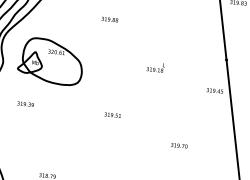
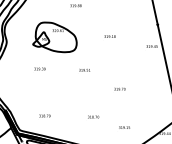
part: (50, 61) -> (54, 37), moved
text: (25, 103) -> (39, 68), moved
text: (178, 144) -> (119, 88), moved

